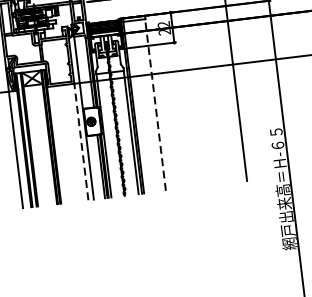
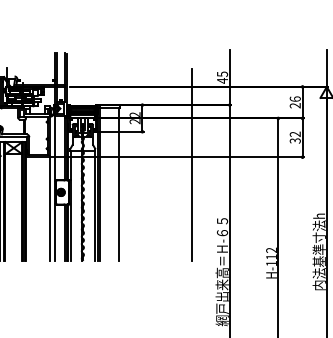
line: (155, 104) -> (119, 184), dashed -> solid
line: (81, 141) -> (50, 208), dashed -> solid

